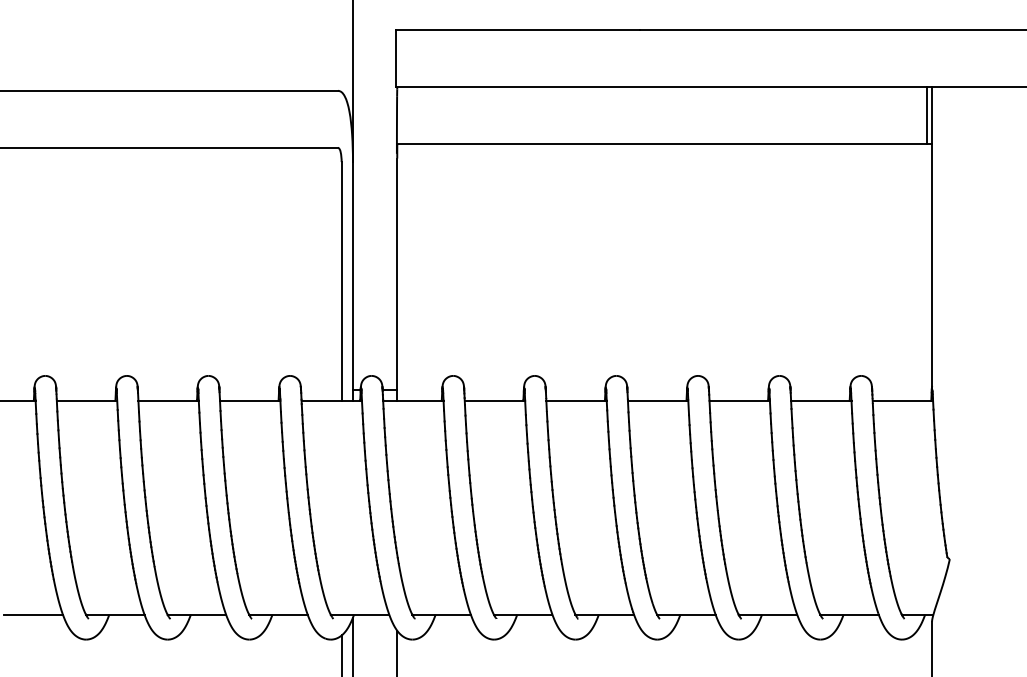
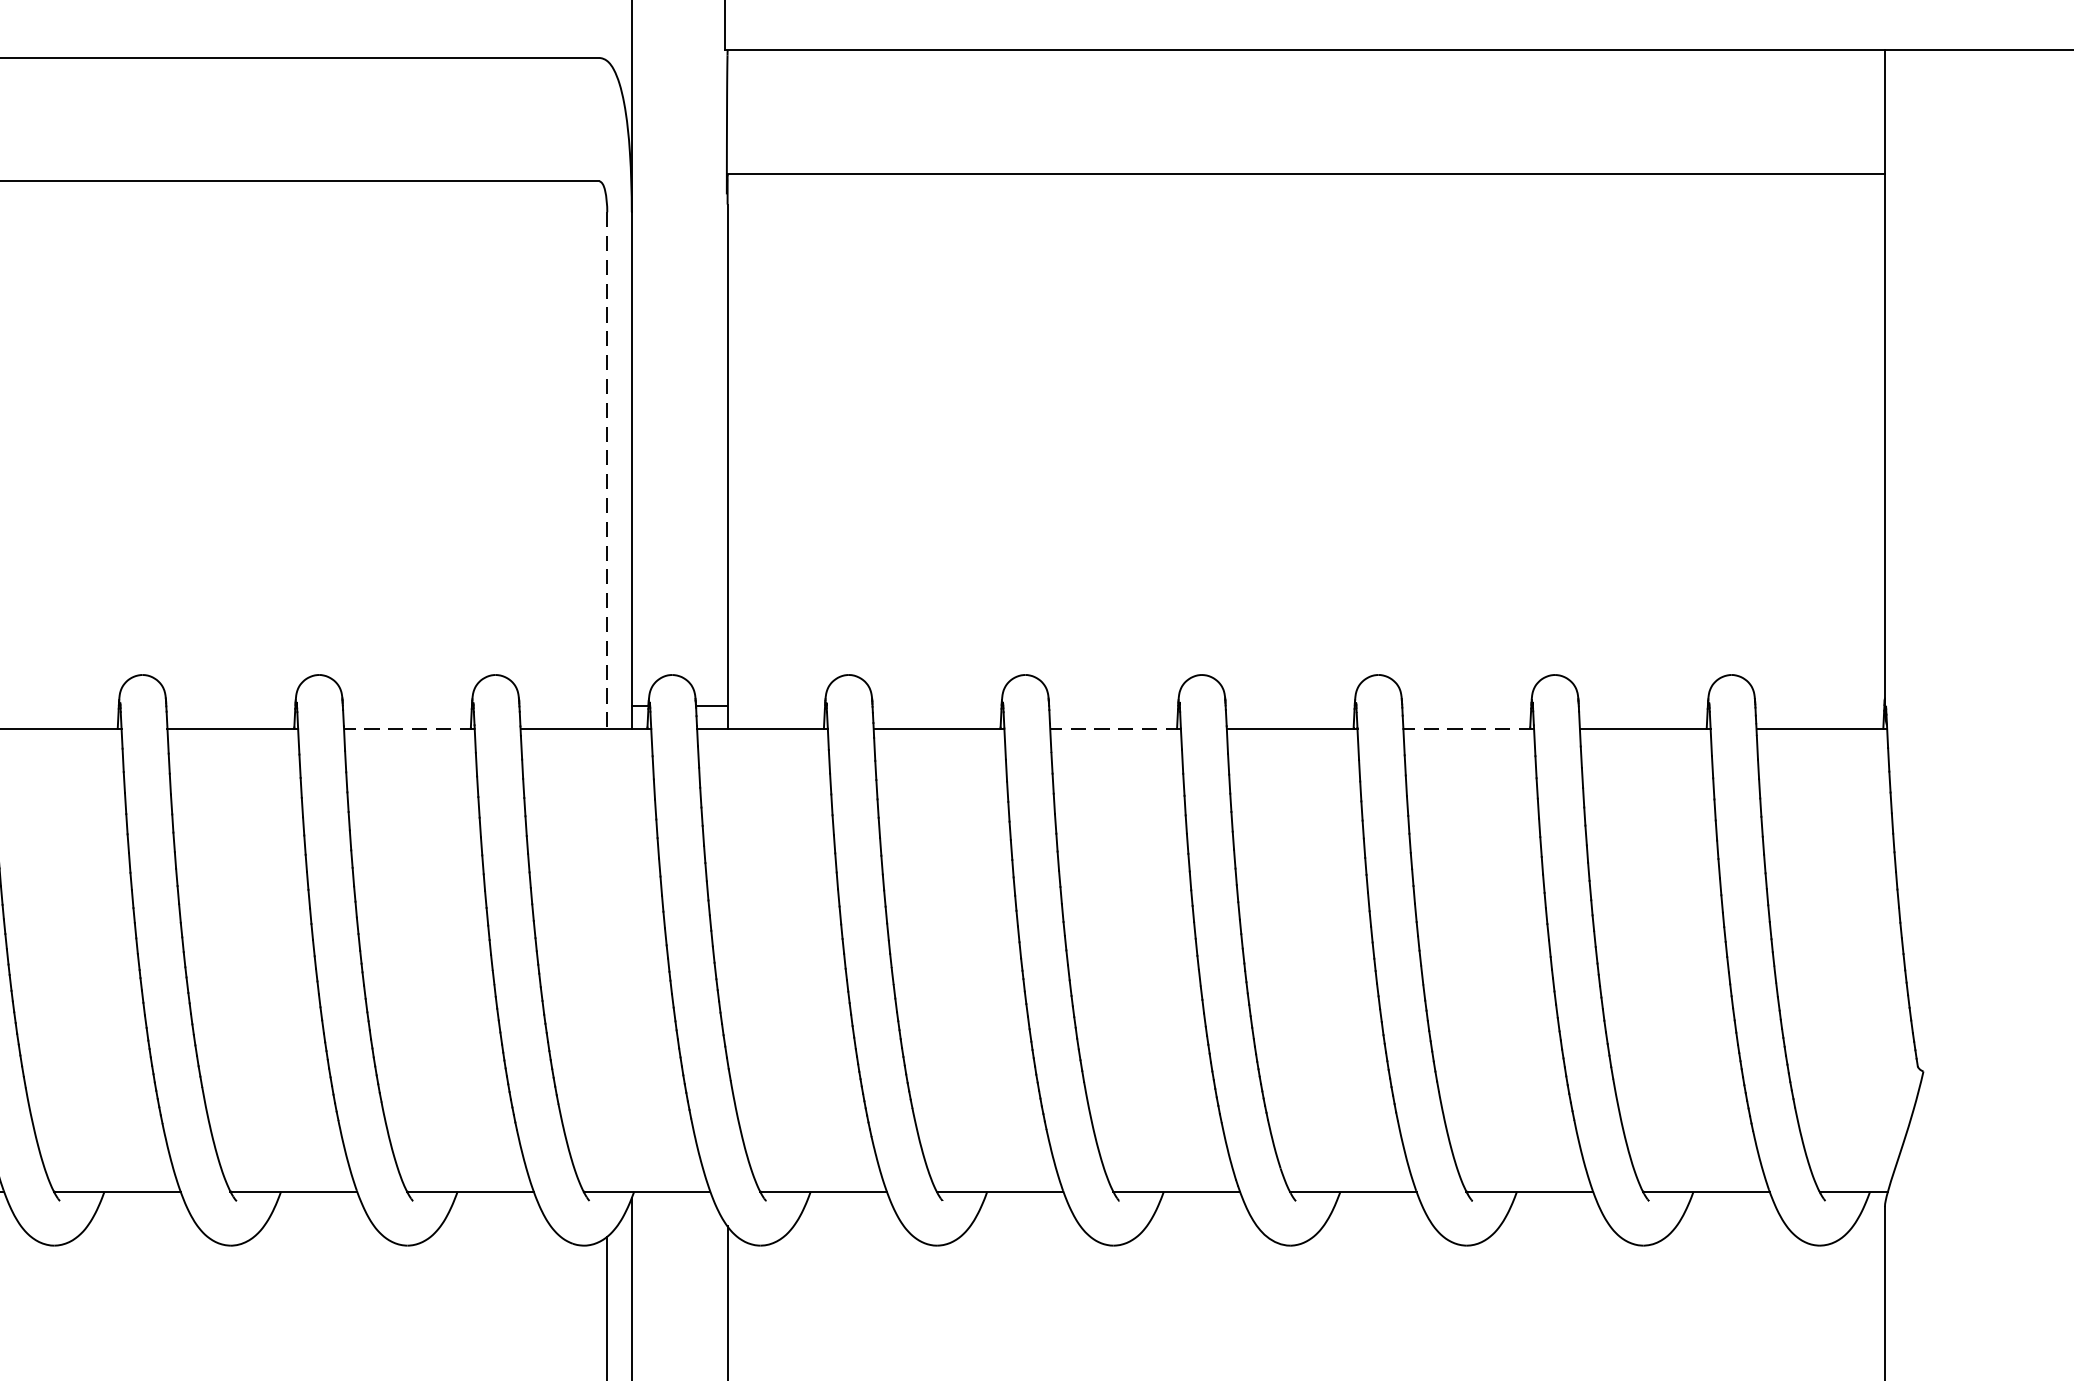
line: (926, 115) -> (1872, 111), removed
line: (341, 281) -> (606, 470), solid -> dashed
line: (249, 400) -> (407, 728), solid -> dashed
line: (576, 400) -> (1115, 728), solid -> dashed
line: (739, 400) -> (1468, 728), solid -> dashed

